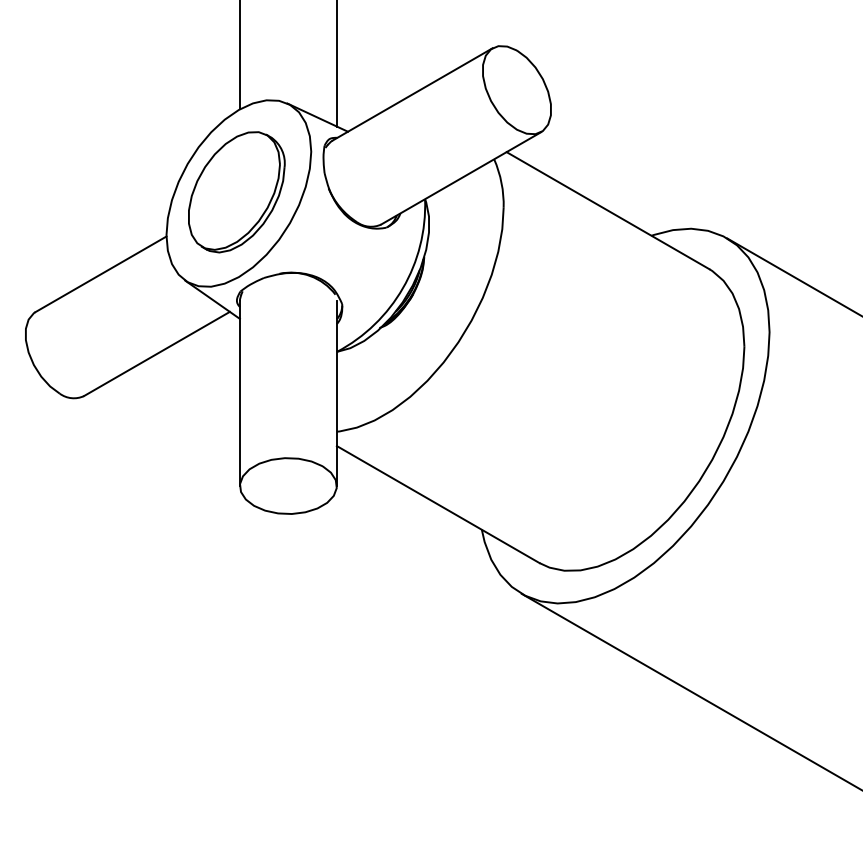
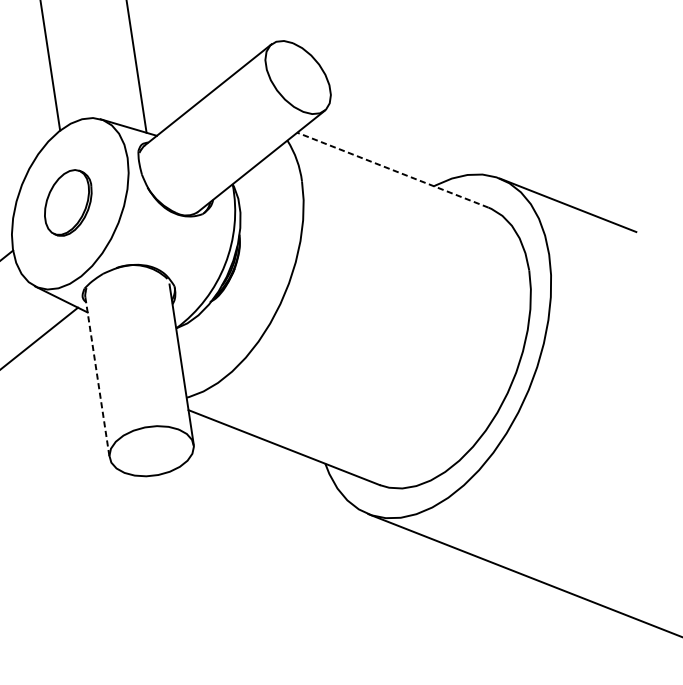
part: (236, 192) -> (68, 203), size x0.6
line: (607, 210) -> (392, 170), solid -> dashed
line: (239, 394) -> (97, 378), solid -> dashed

